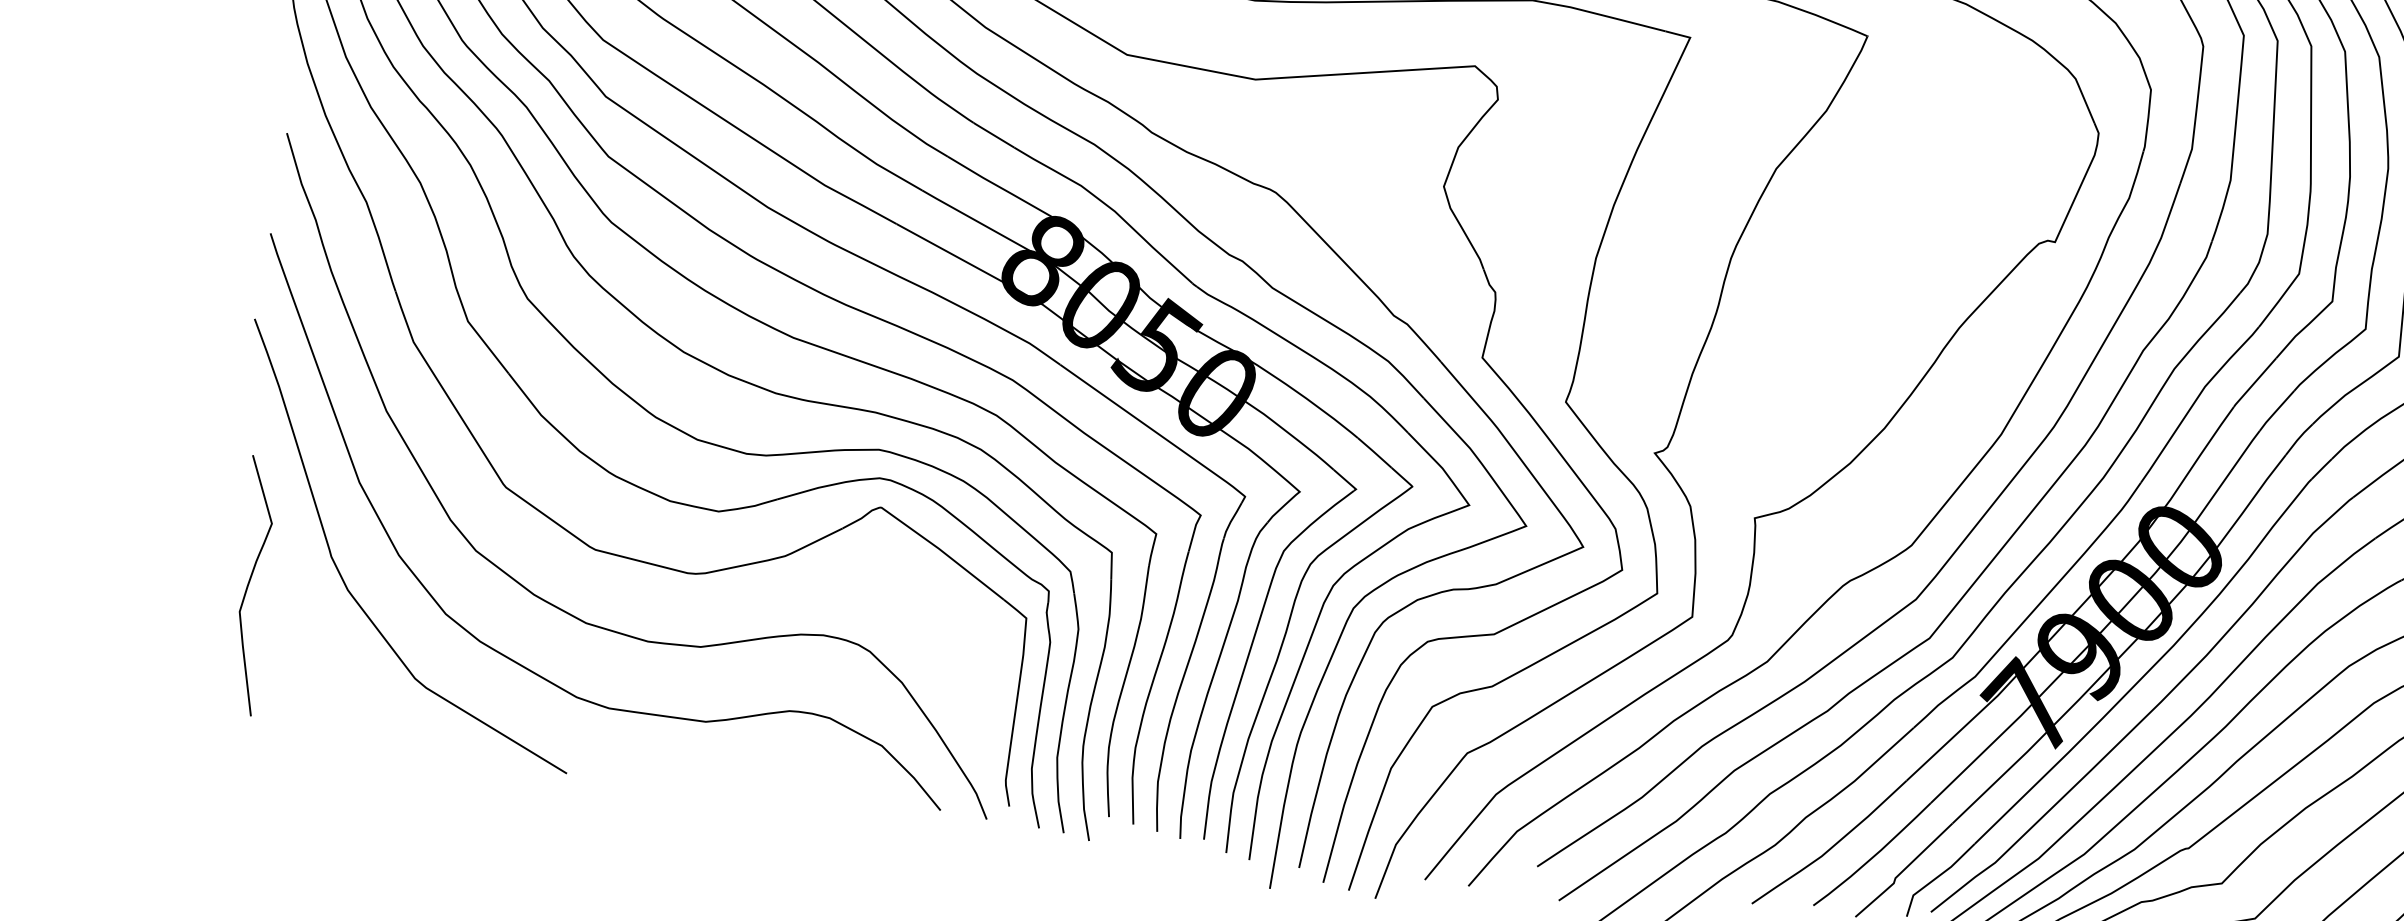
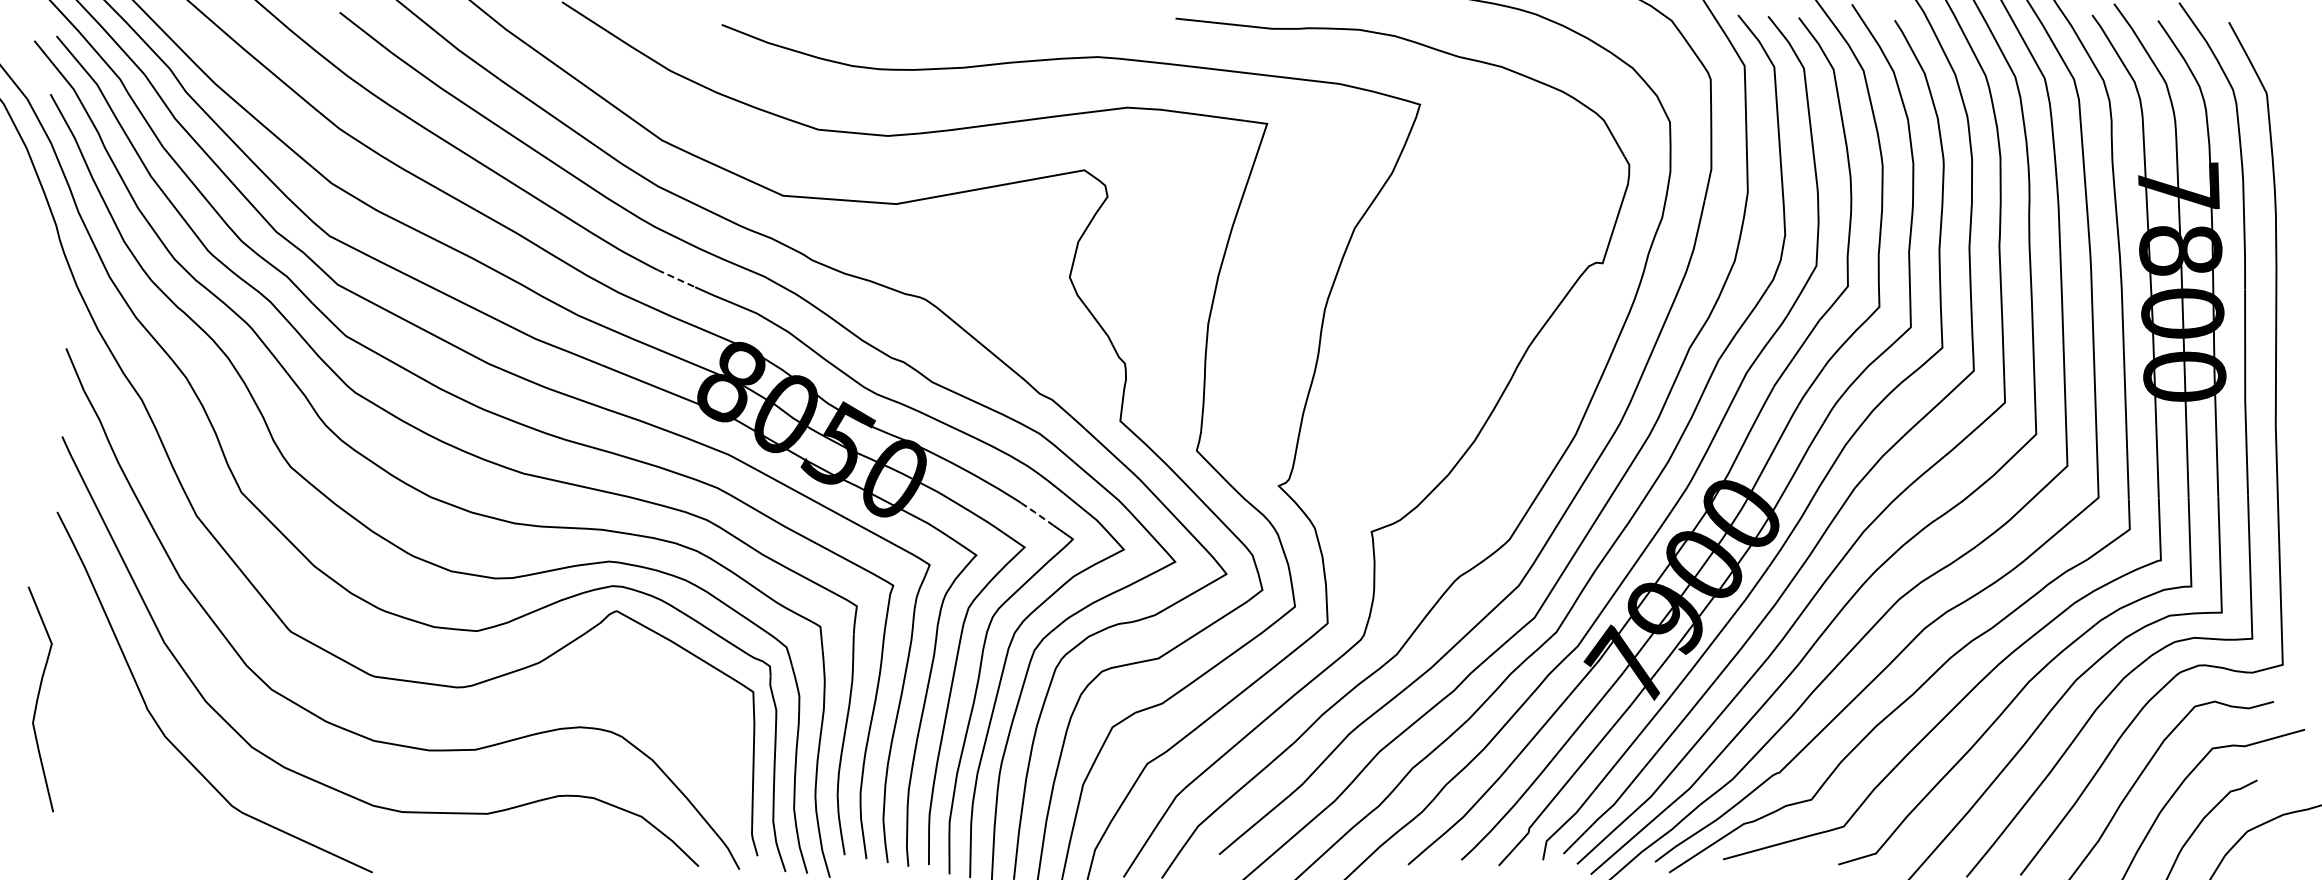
line: (994, 135) -> (676, 278), solid -> dashed
line: (1374, 452) -> (1036, 513), solid -> dashed
curve: (249, 585) -> (38, 699), moved

